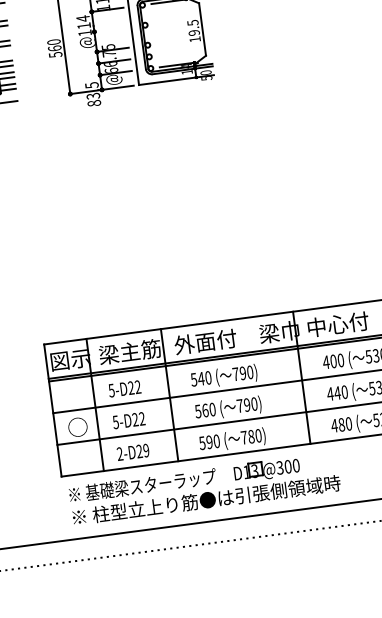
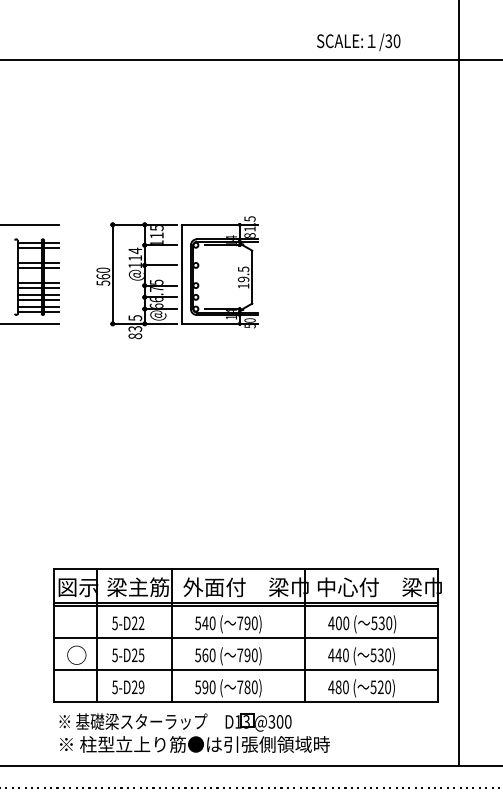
line: (110, 29) -> (160, 265), added
text: (142, 419) -> (141, 655), 5-D22 -> 5-D25
text: (119, 454) -> (114, 687), 2-D29 -> 5-D29

